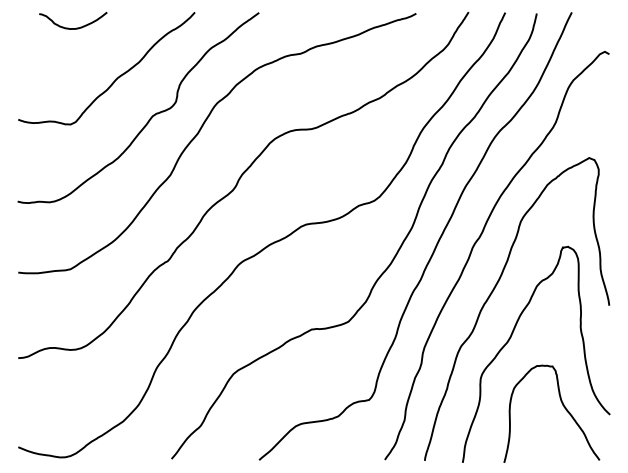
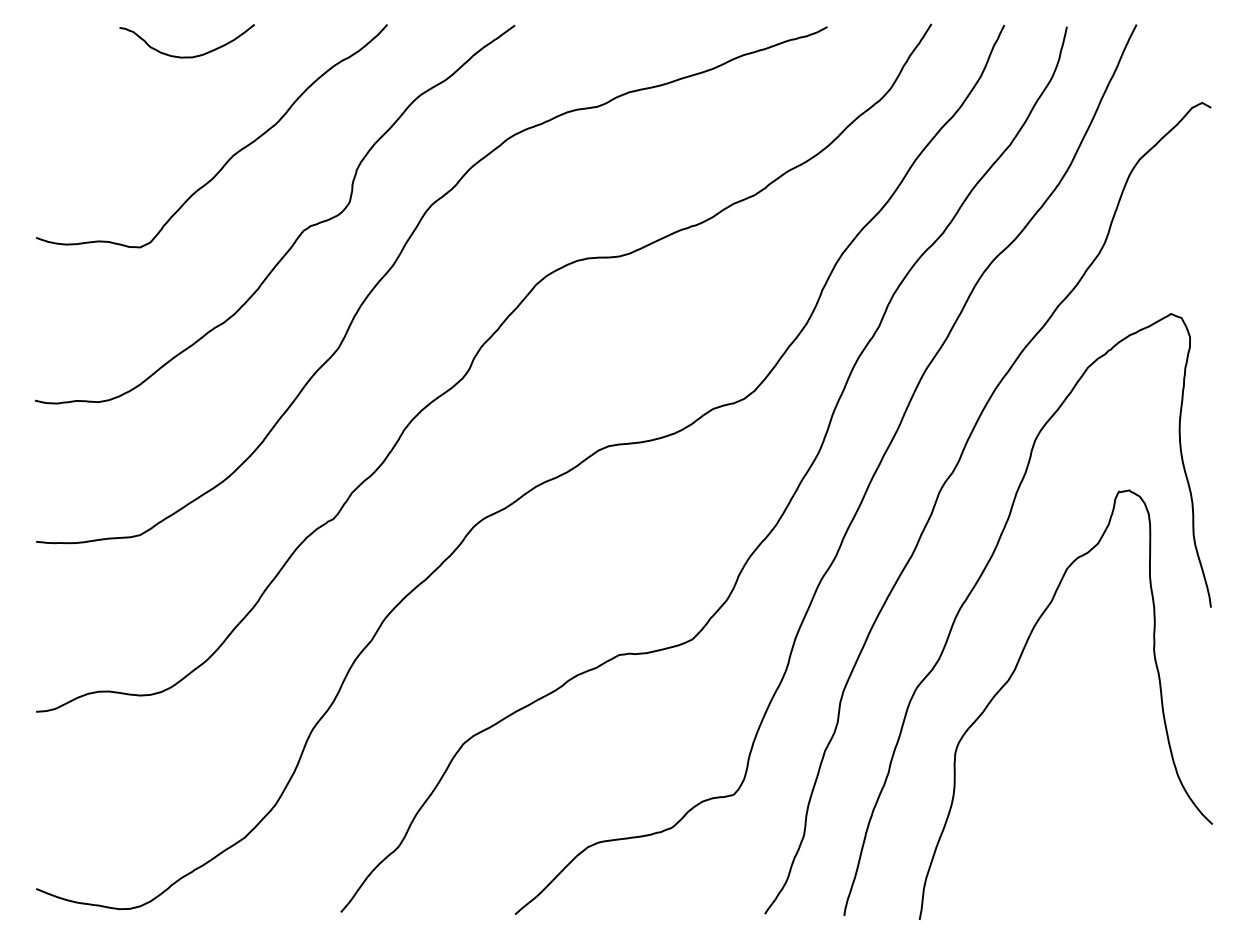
curve: (76, 27) -> (193, 54), moved
curve: (563, 407) -> (1119, 809), removed

